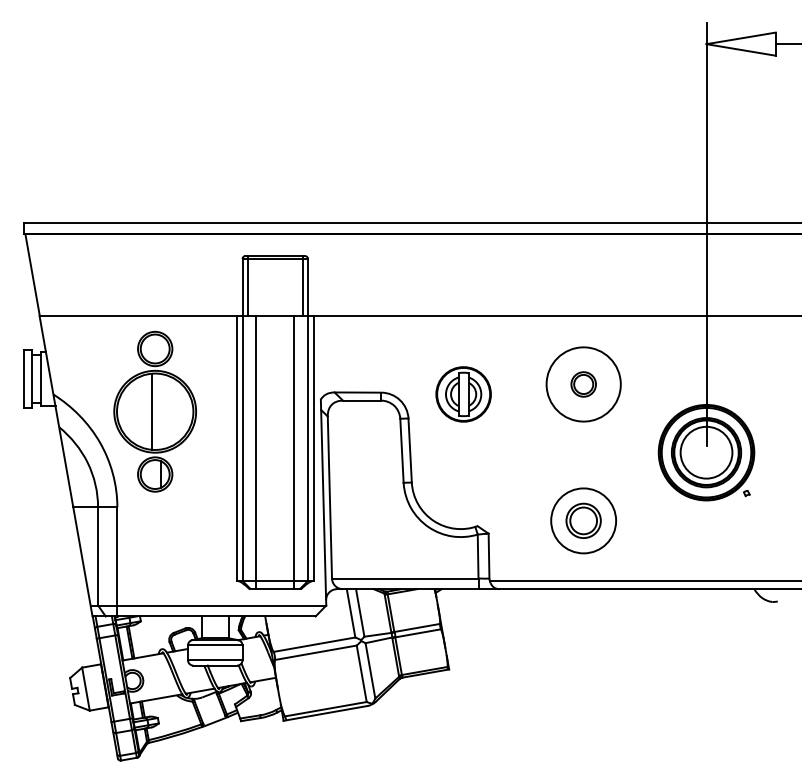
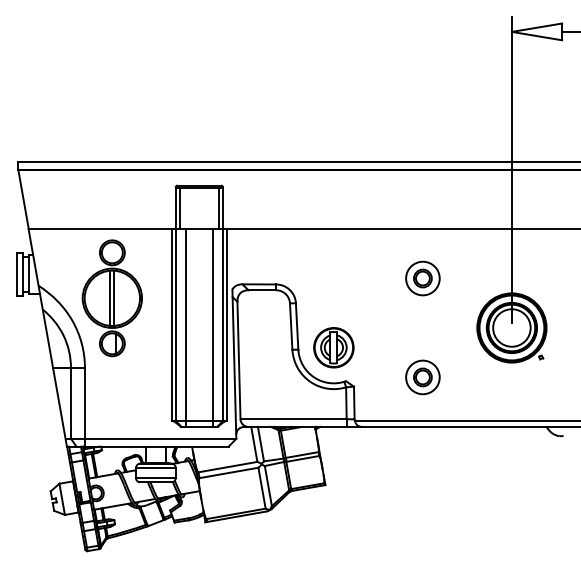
circle: (583, 384) -> (422, 278), size x0.62
part: (463, 394) -> (333, 347), moved
line: (158, 410) -> (114, 297), added
part: (583, 521) -> (422, 377), size x0.71

